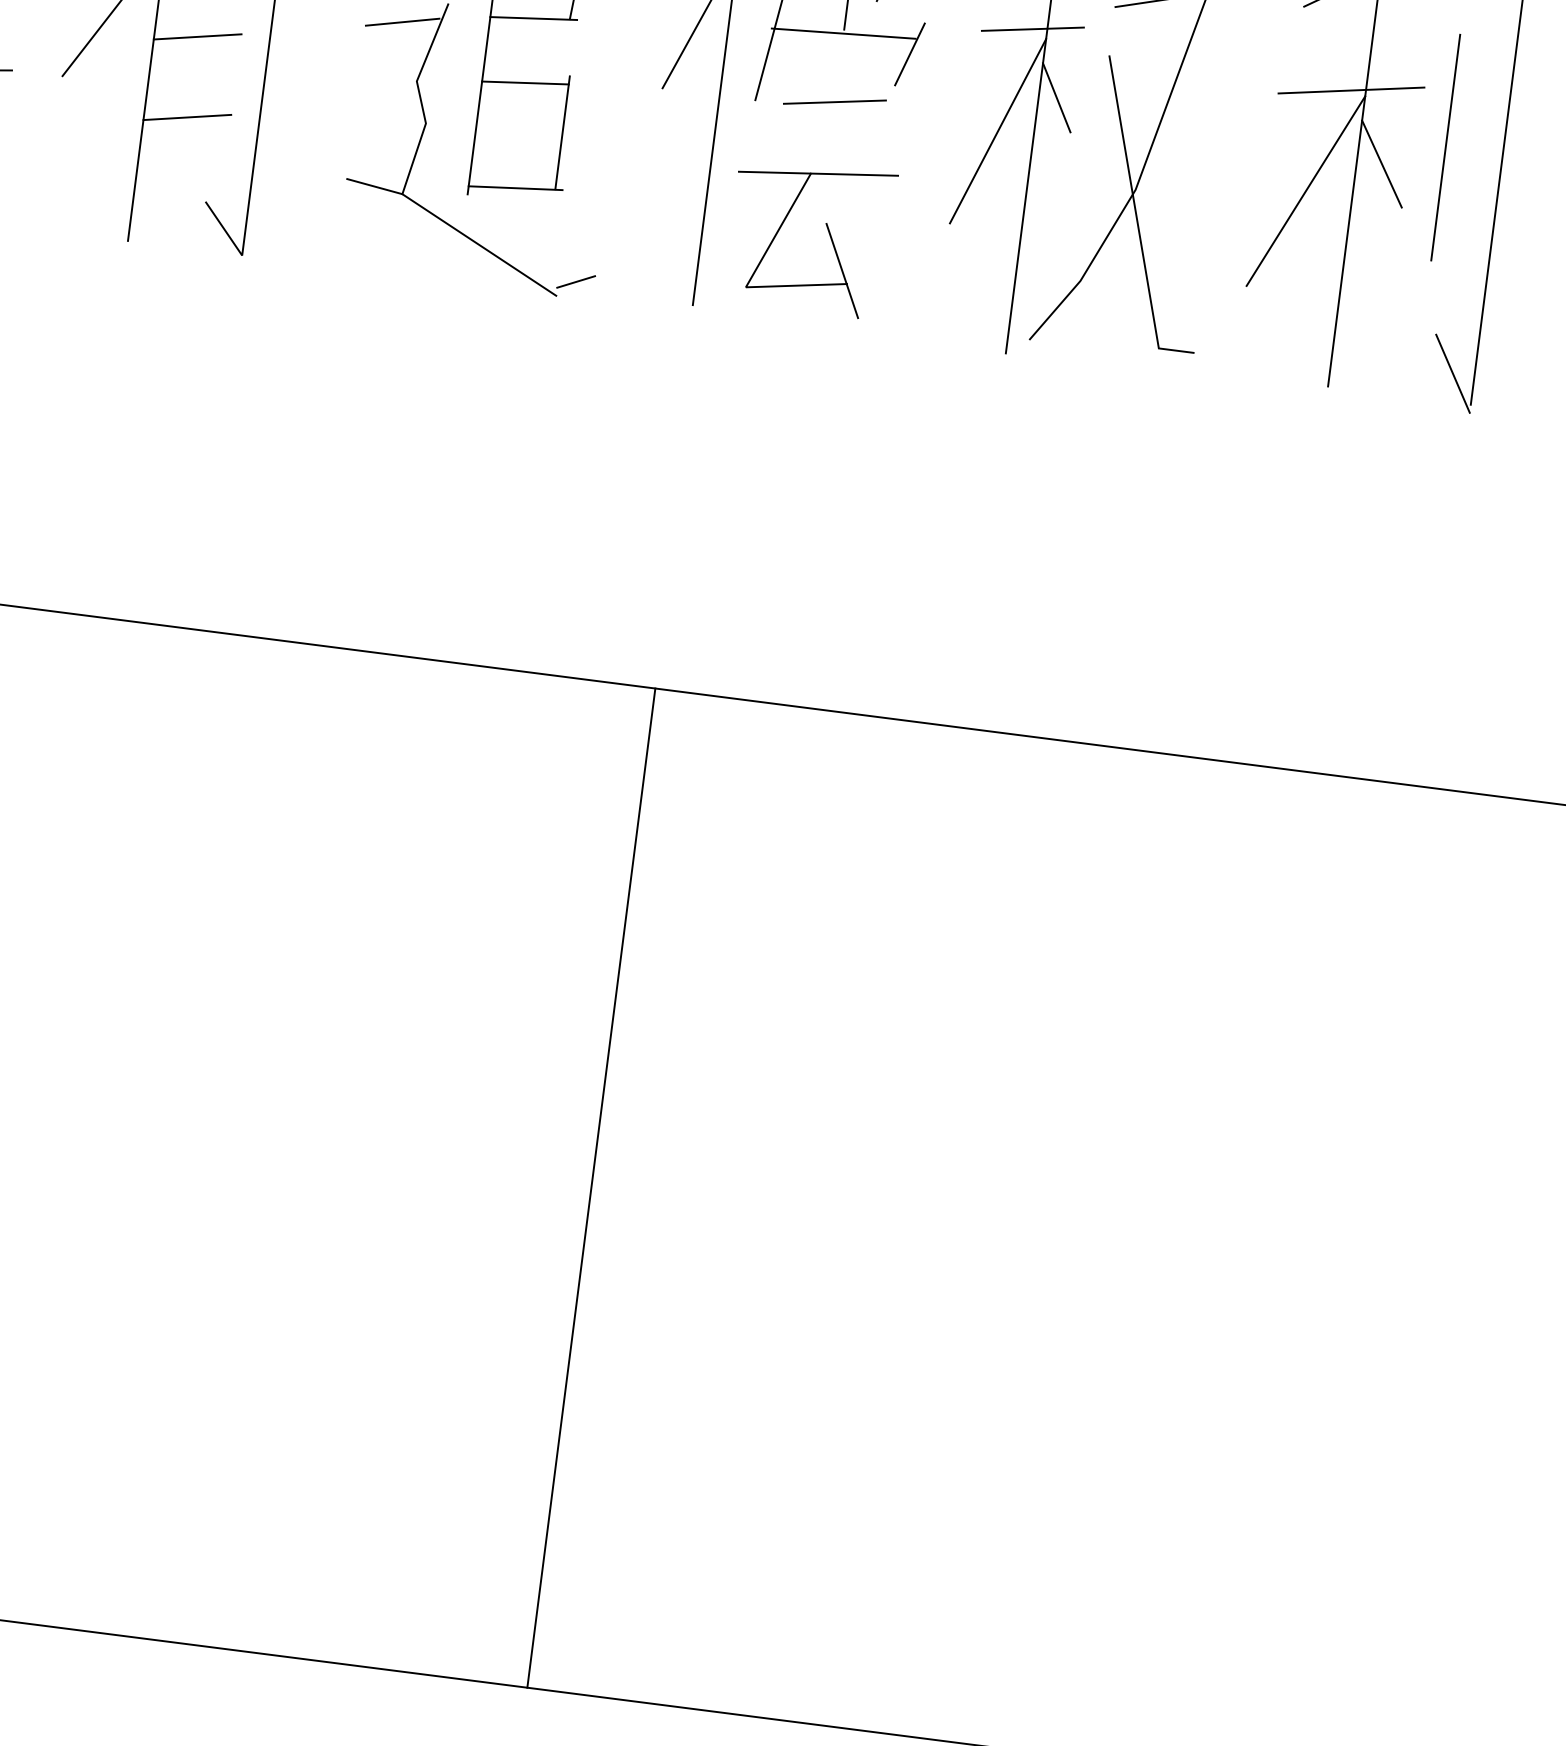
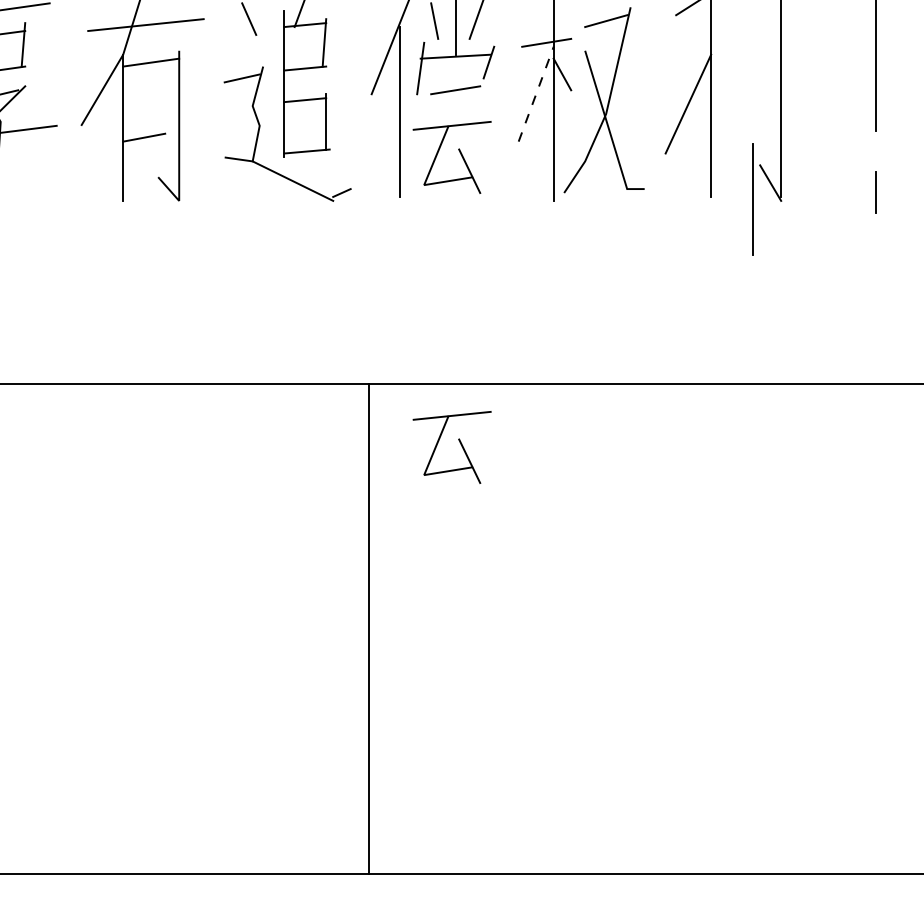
line: (198, 37) -> (144, 98), removed
line: (1352, 90) -> (704, 52), removed
line: (998, 131) -> (536, 94), solid -> dashed
line: (1444, 147) -> (752, 199), moved
line: (1382, 164) -> (723, 86), removed
part: (750, 821) -> (459, 442), added
line: (591, 1188) -> (369, 629), moved

